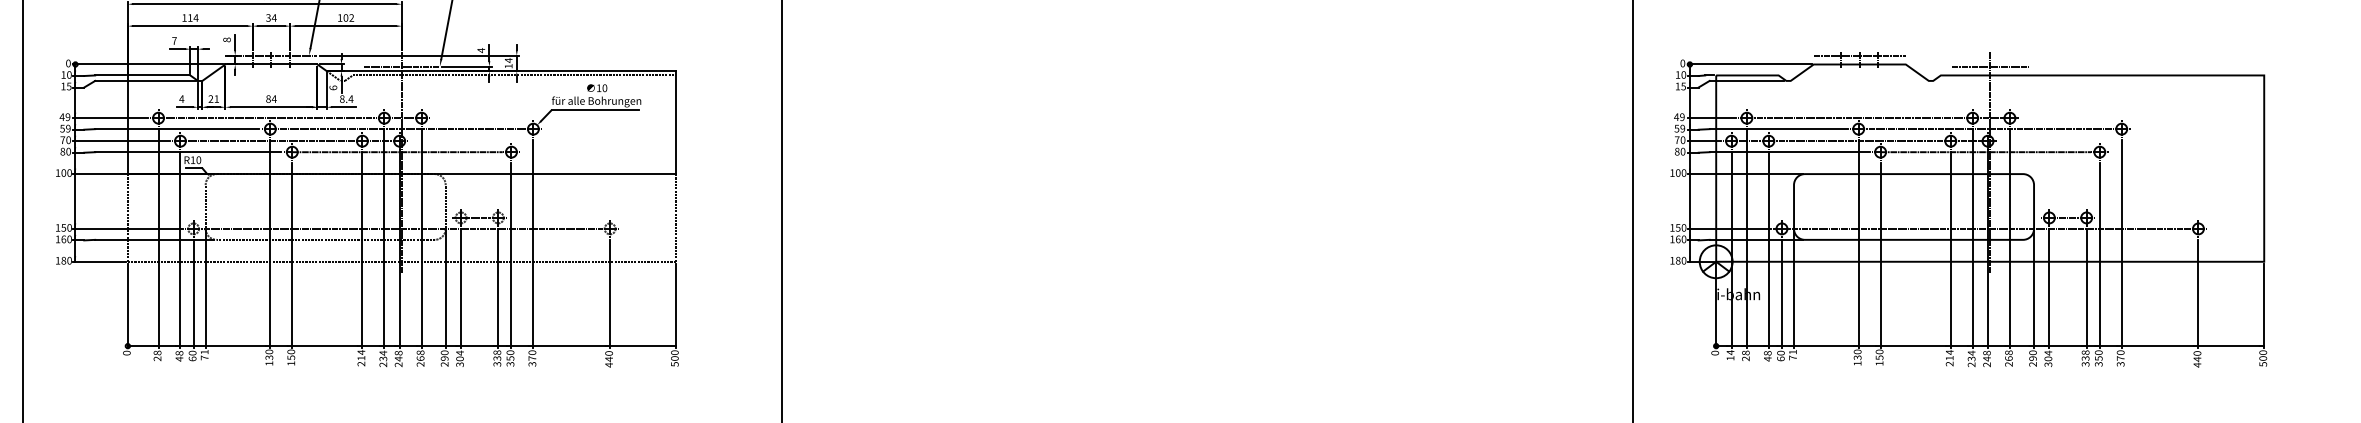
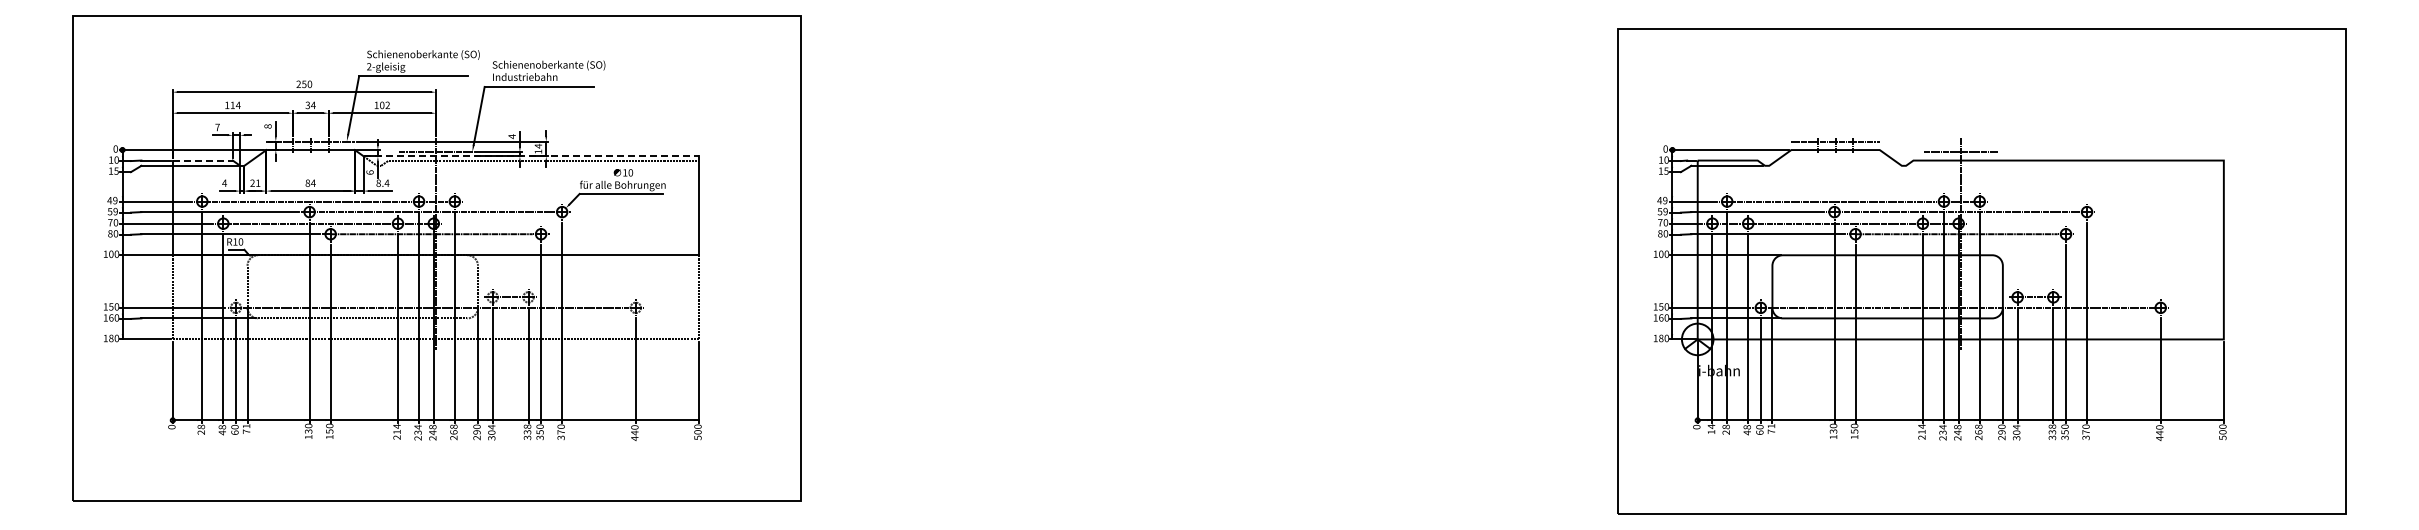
line: (501, 71) -> (531, 156), solid -> dashed
line: (158, 75) -> (202, 160), solid -> dashed

